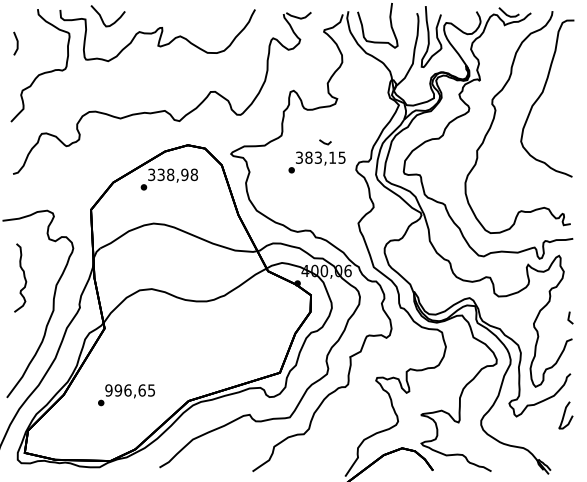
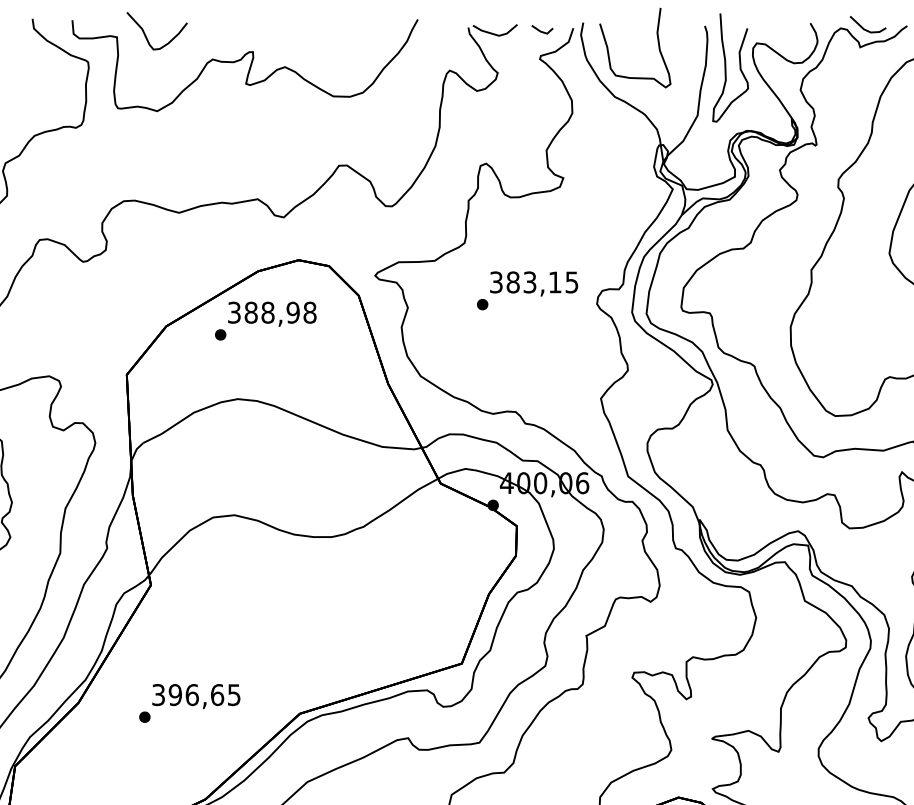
line: (325, 142) -> (542, 30), moved
text: (160, 174) -> (249, 312), 338,98 -> 388,98
text: (108, 390) -> (157, 695), 996,65 -> 396,65

